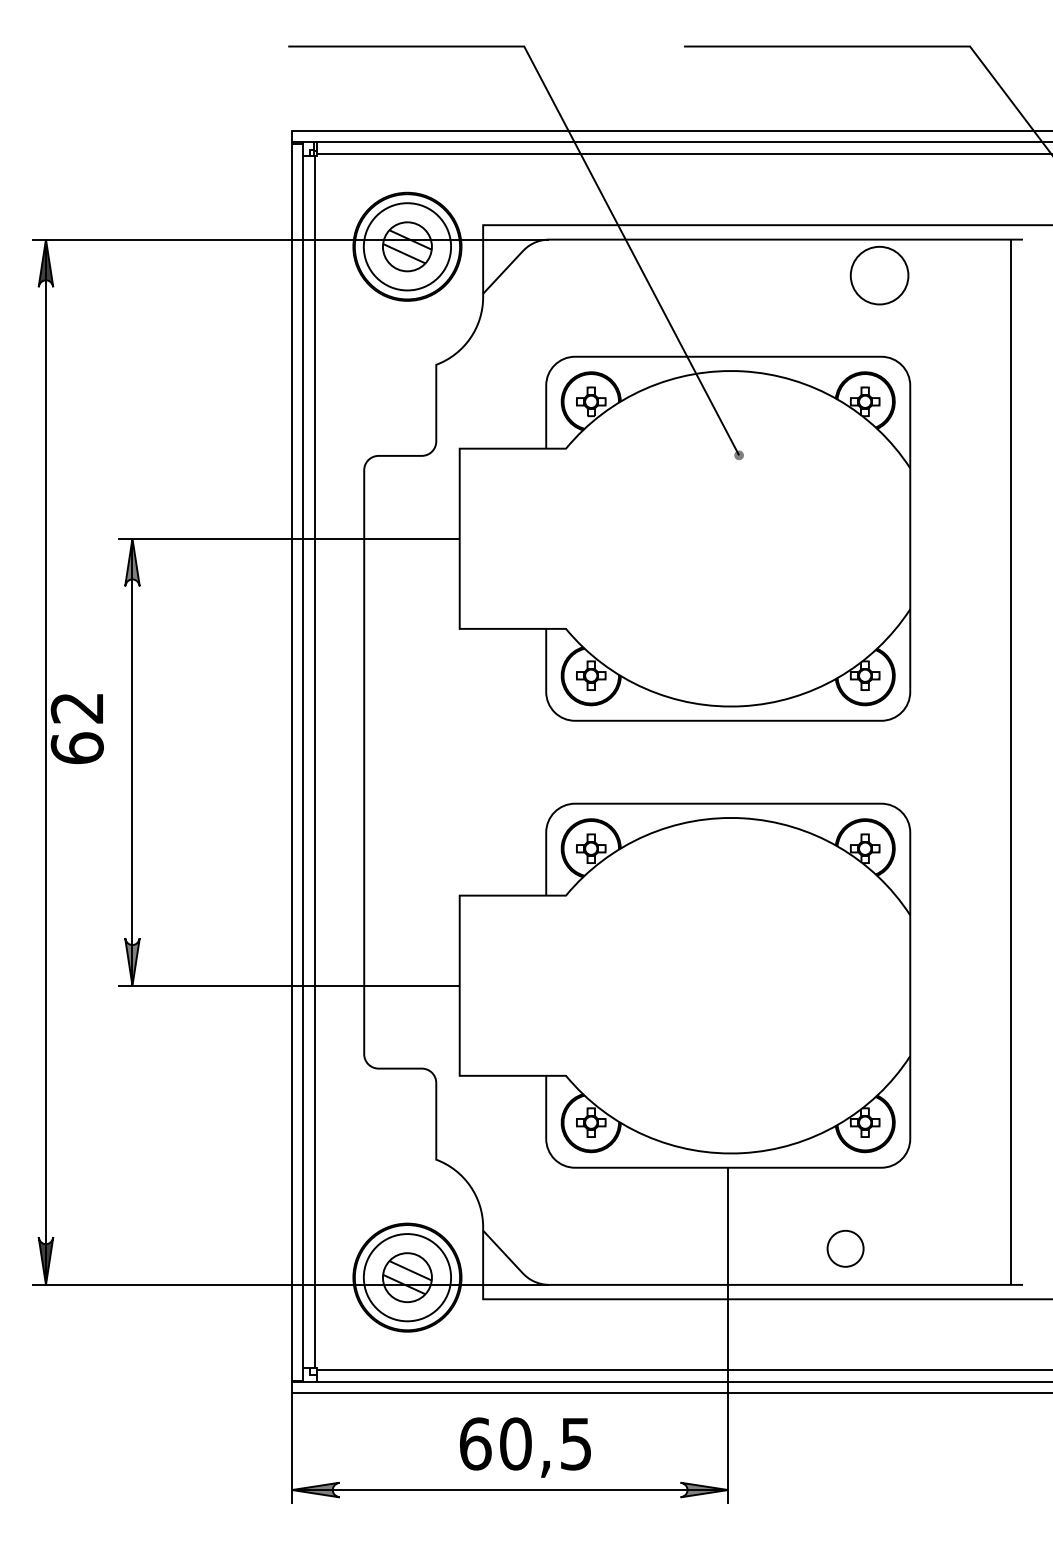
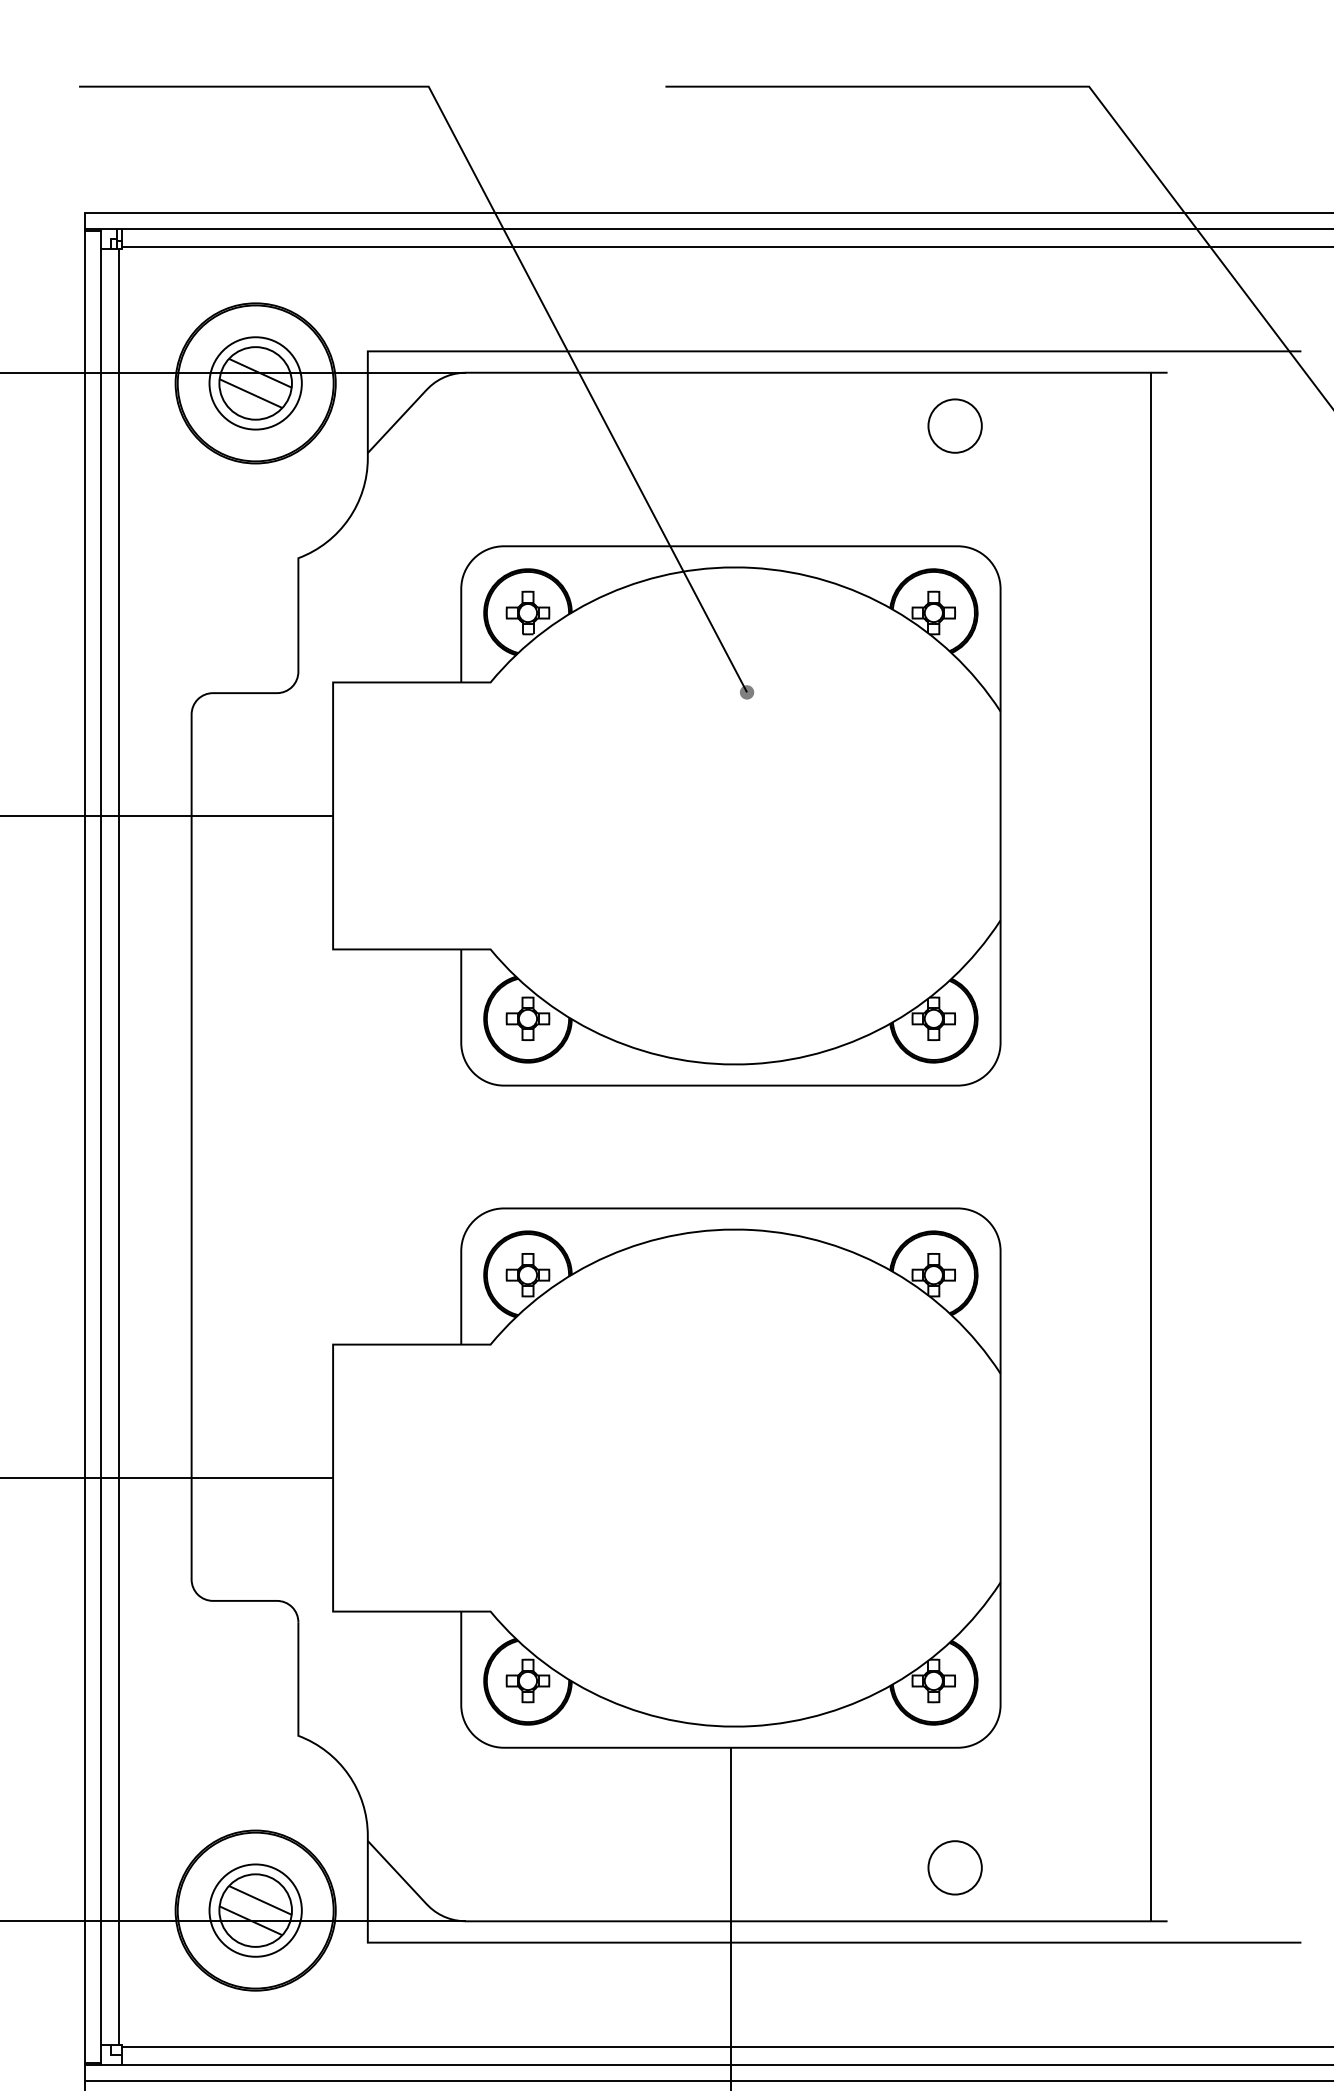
circle: (407, 246) -> (255, 382), size x0.71
circle: (879, 275) -> (955, 425), size x0.62
circle: (845, 1248) -> (955, 1867), moved
circle: (407, 1277) -> (255, 1910), size x0.71

